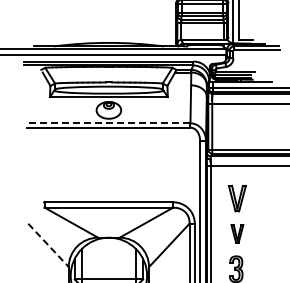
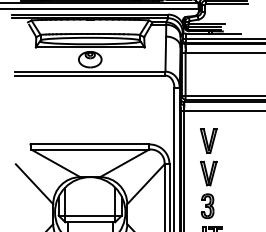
line: (108, 123) -> (89, 71), dashed -> solid
part: (237, 233) -> (208, 173), size x1.43
line: (48, 245) -> (34, 184), dashed -> solid

